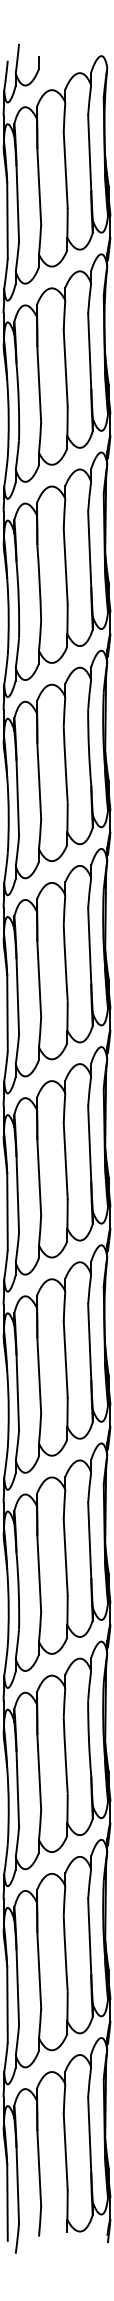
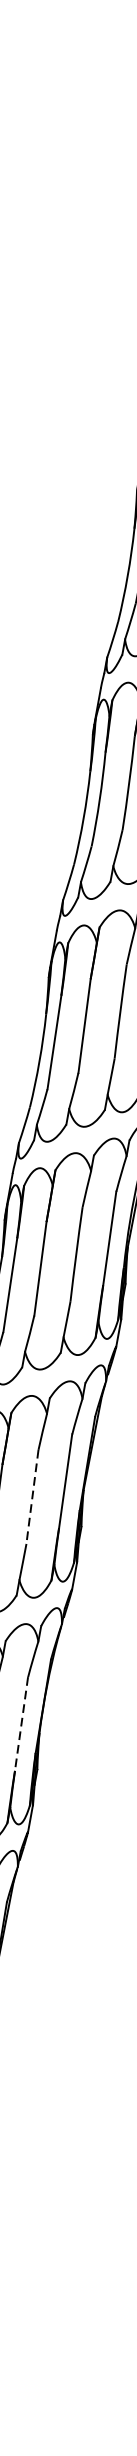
line: (65, 1161) -> (32, 1497), solid -> dashed
line: (89, 1341) -> (21, 1723), solid -> dashed

